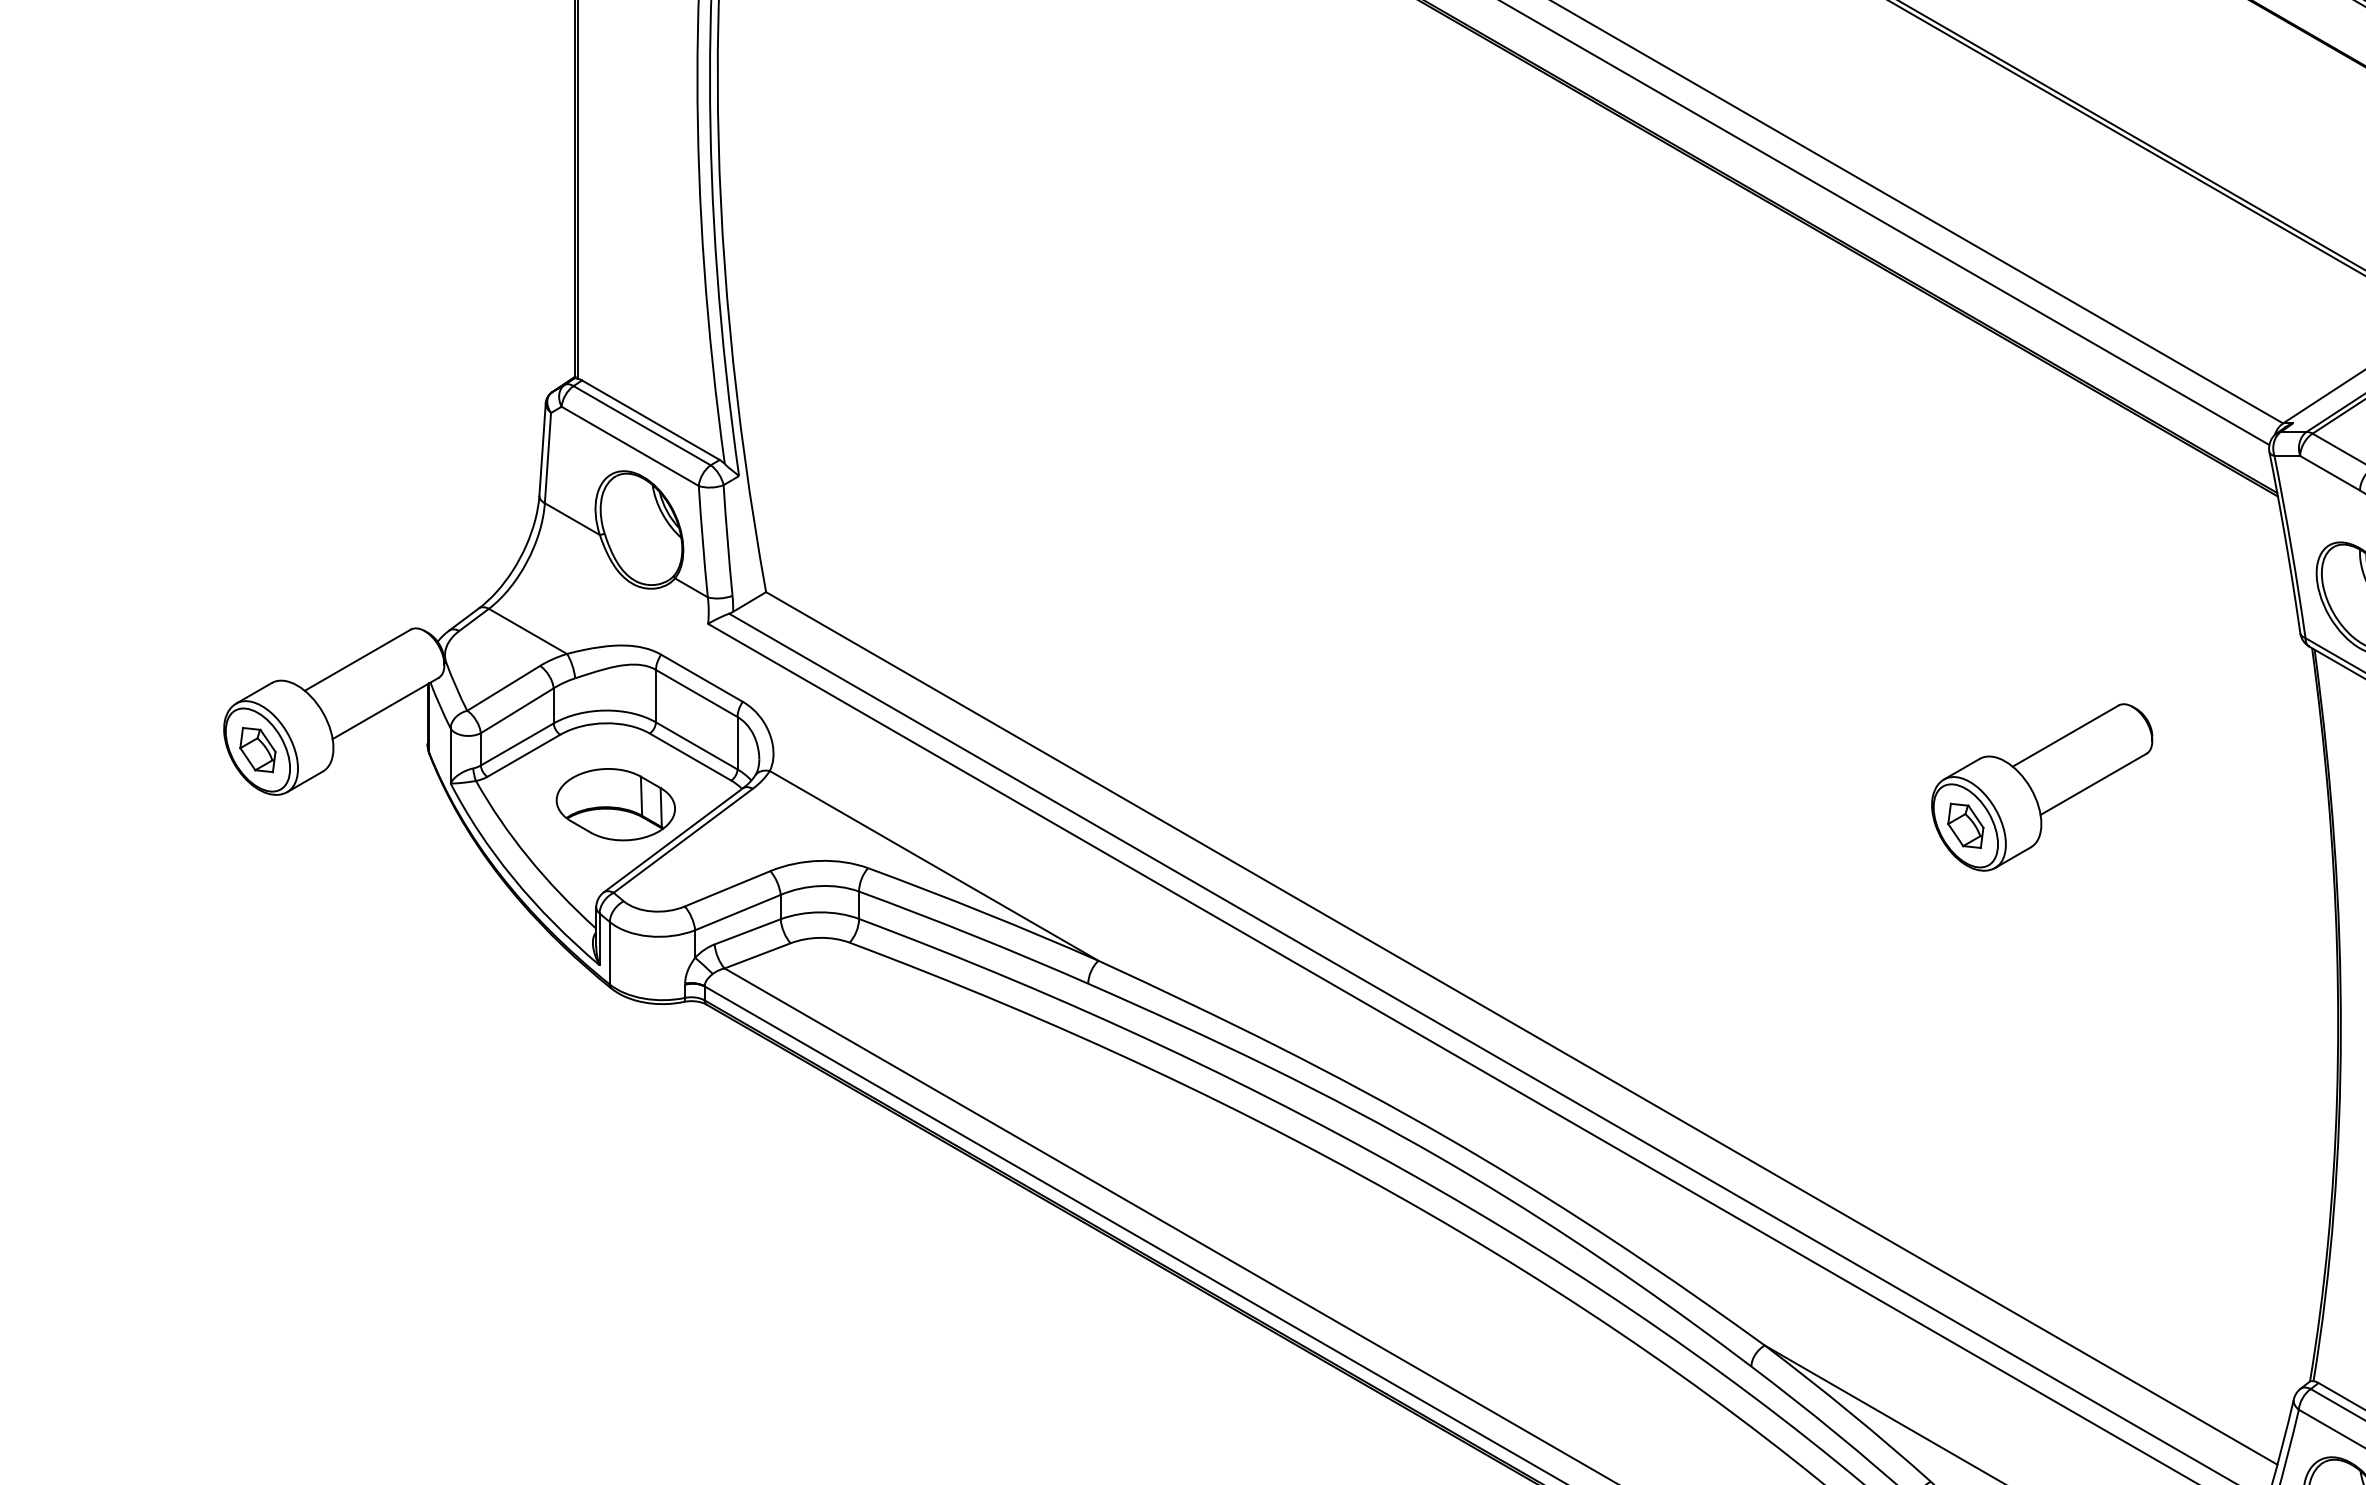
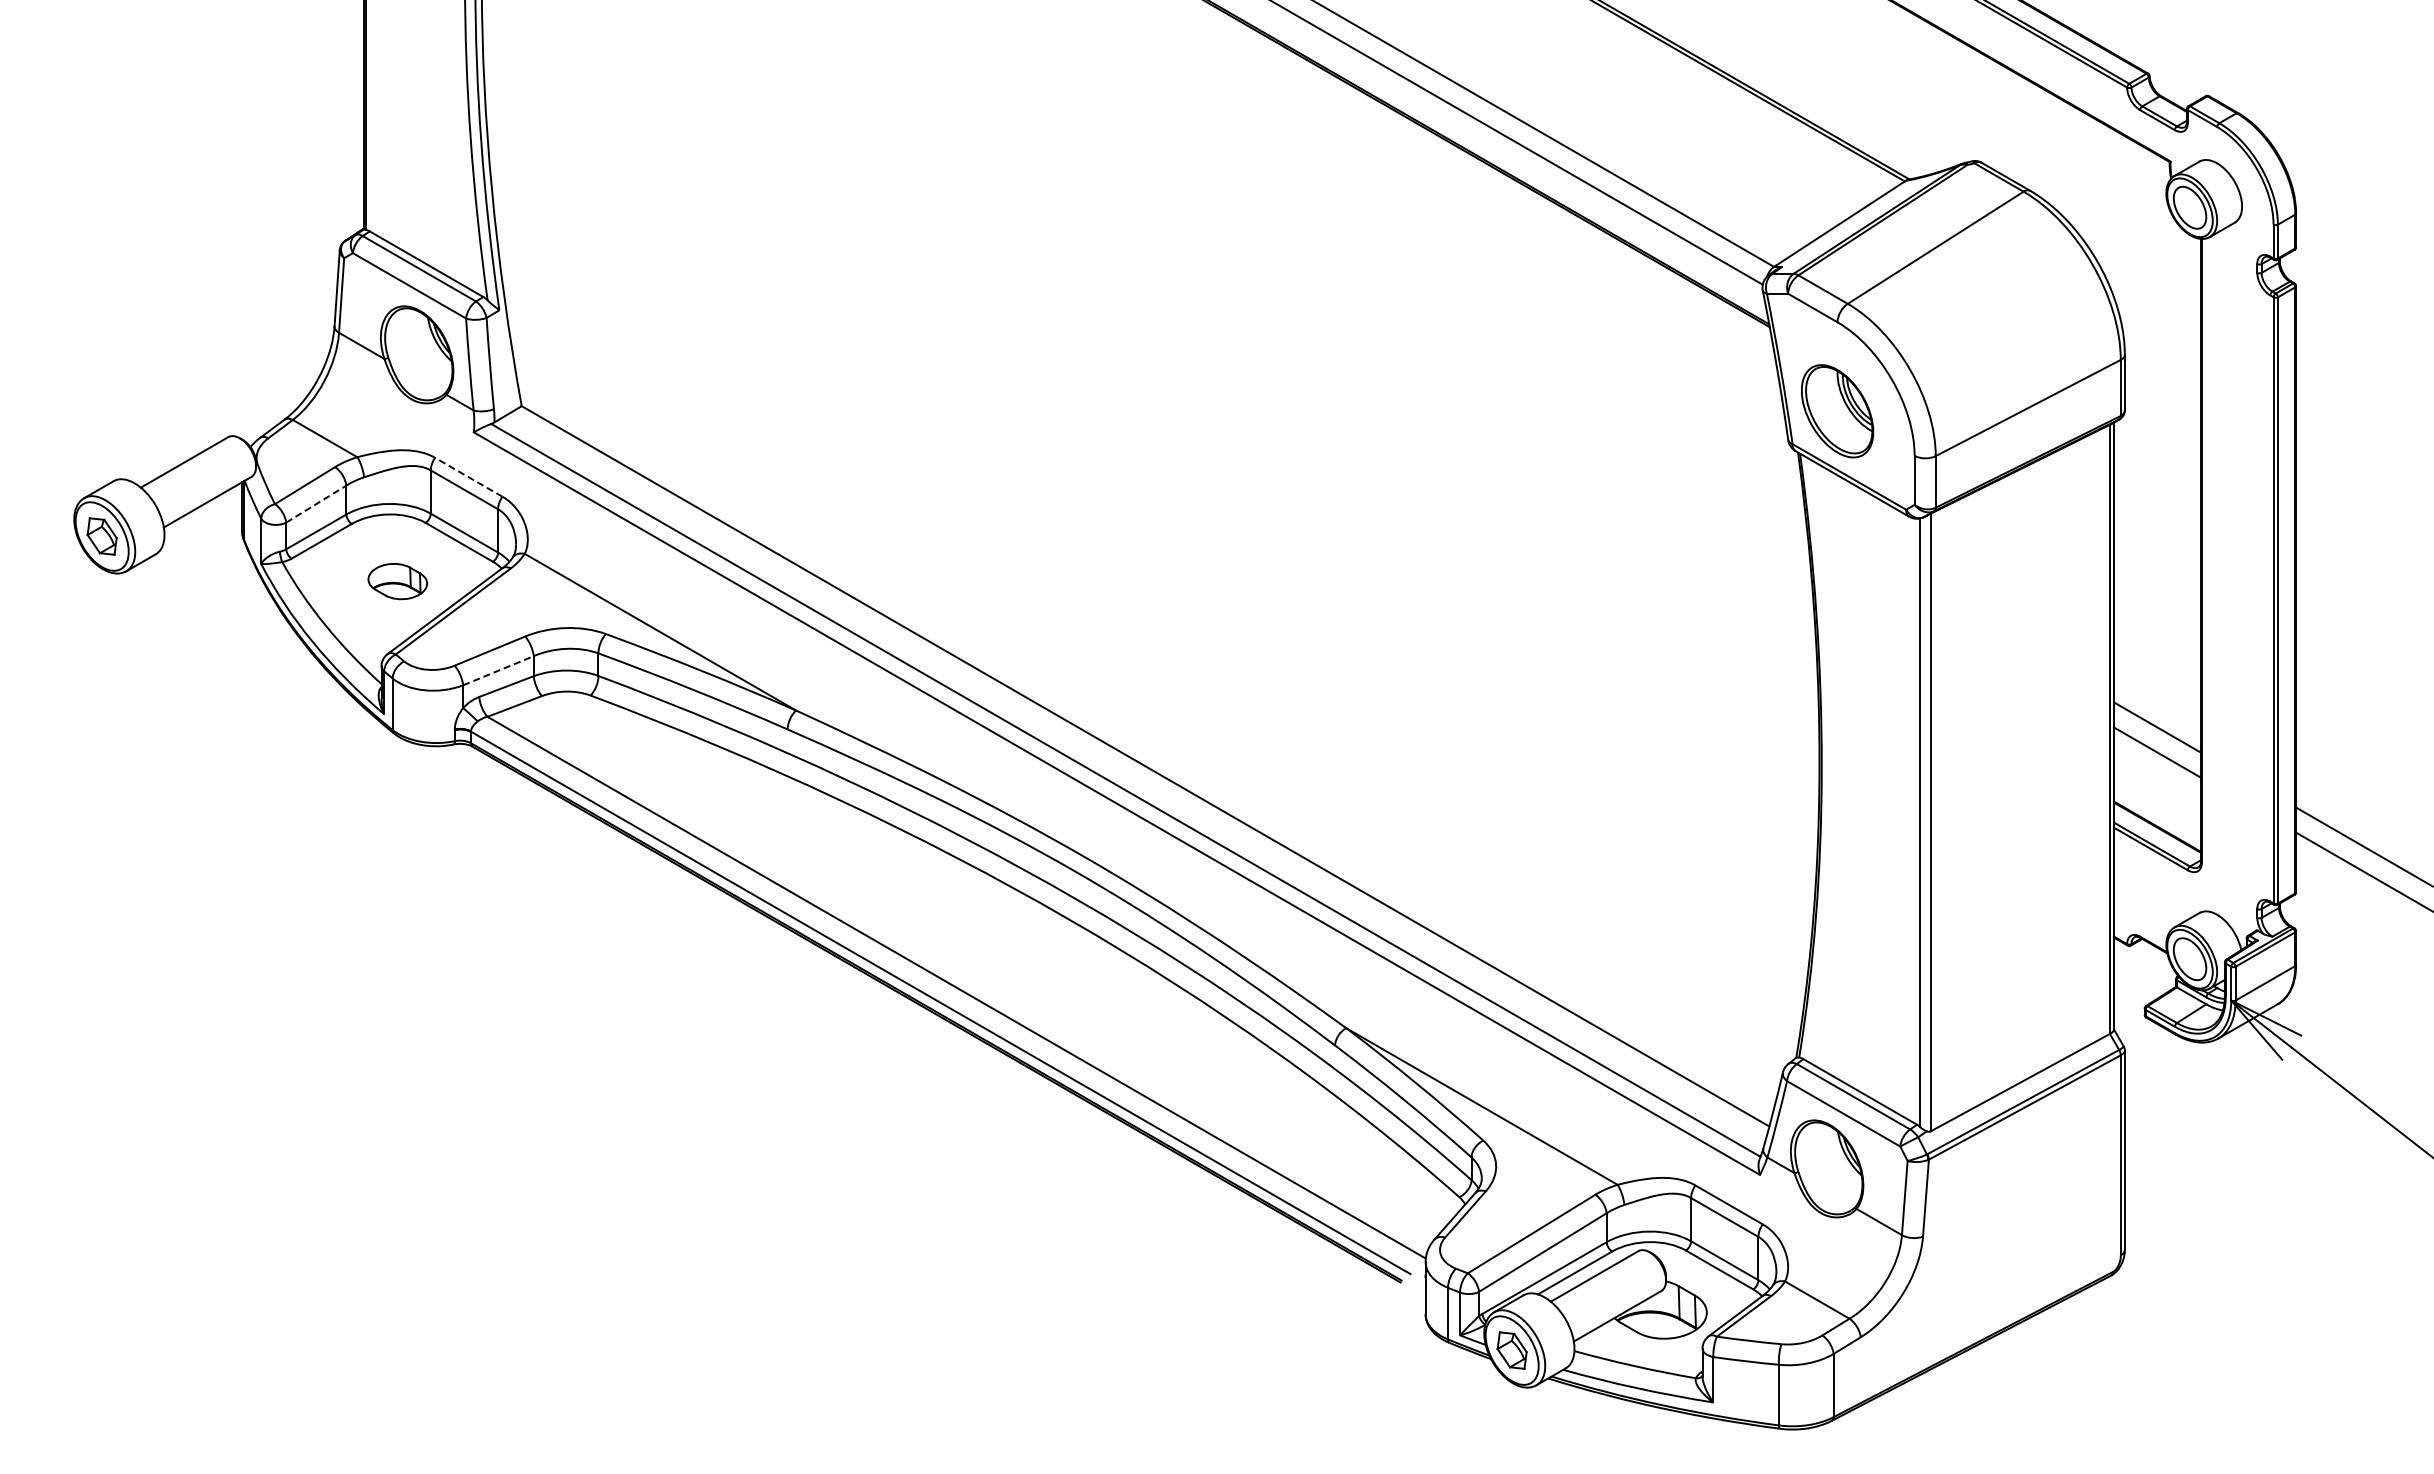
line: (701, 678) -> (468, 477), solid -> dashed
line: (517, 710) -> (316, 503), solid -> dashed
part: (2041, 787) -> (1574, 567), removed
part: (615, 804) -> (397, 581), size x0.6
line: (738, 912) -> (498, 670), solid -> dashed

